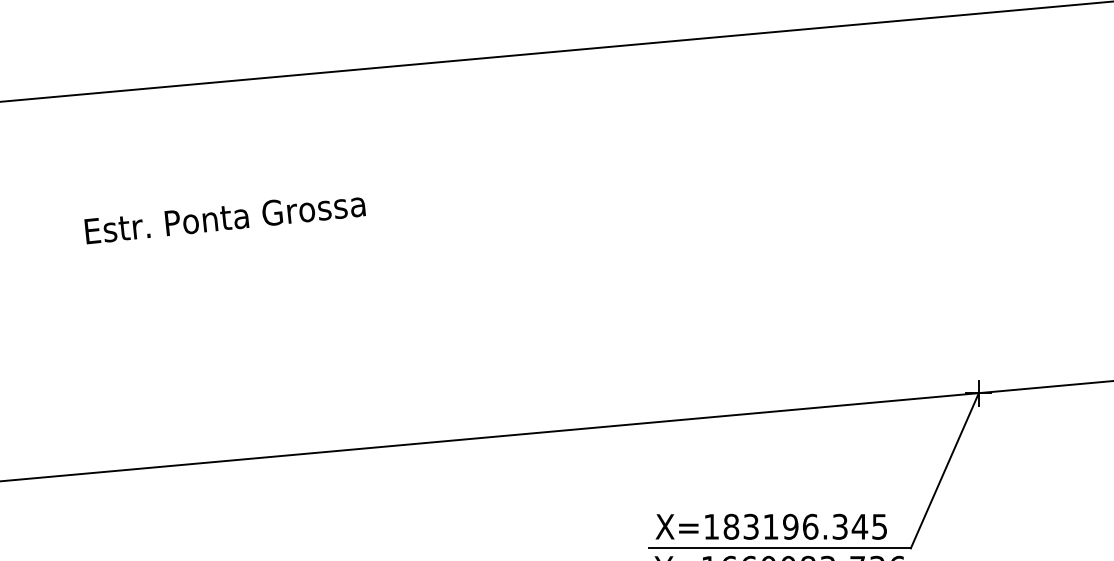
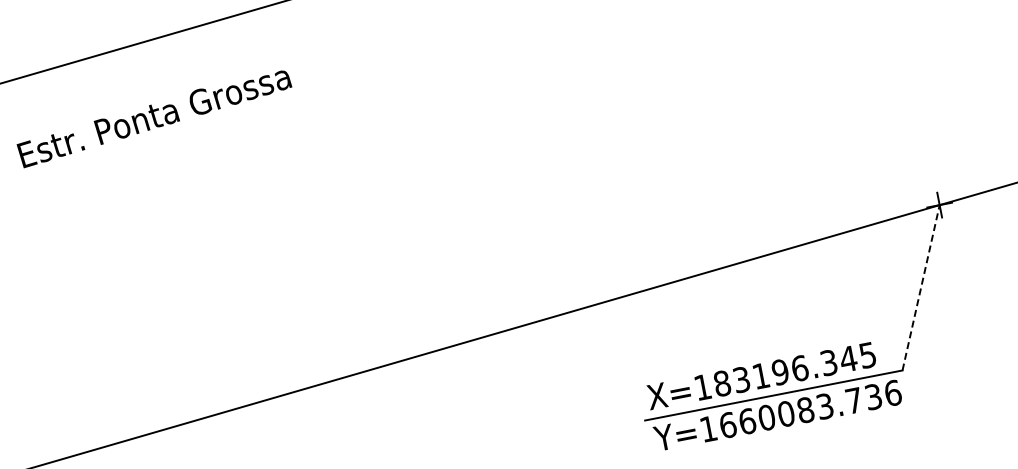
text: (224, 220) -> (154, 118), moved
line: (944, 470) -> (920, 287), solid -> dashed

